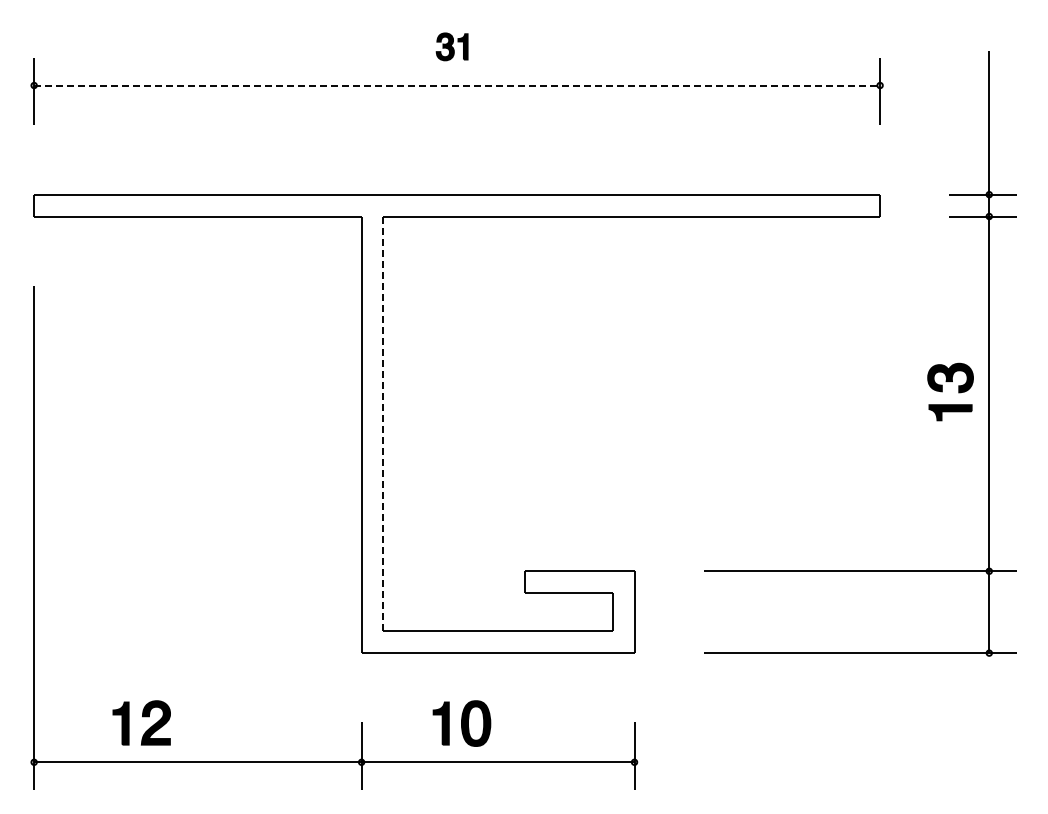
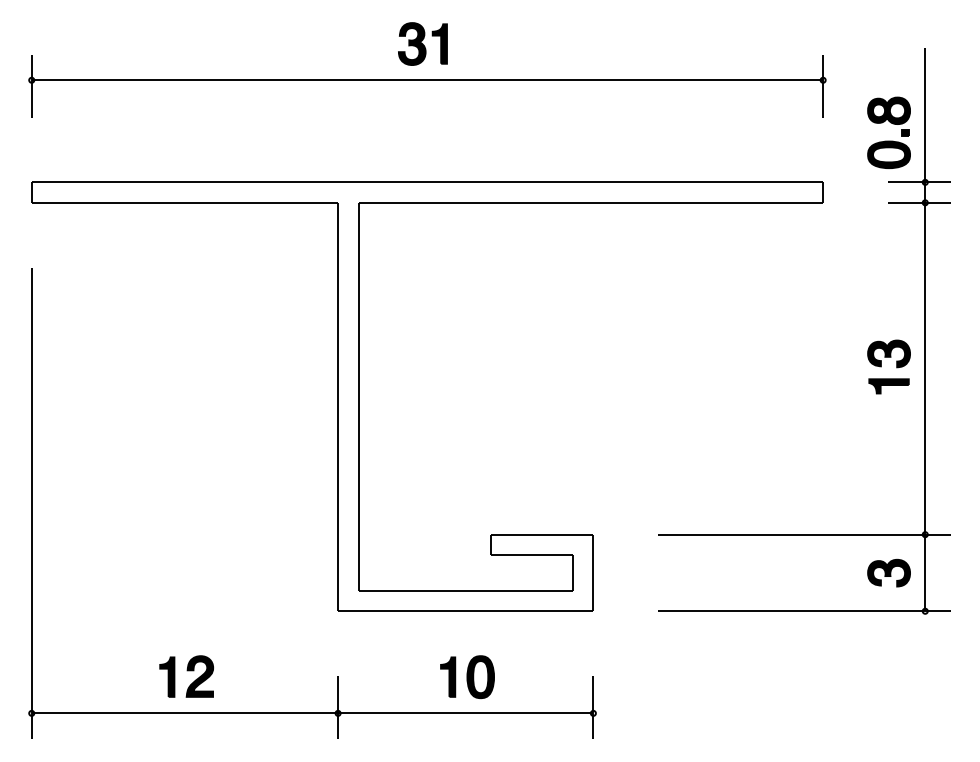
part: (451, 46) -> (422, 43), size x1.67
line: (457, 85) -> (427, 80), dashed -> solid
part: (950, 150) -> (888, 141), added
line: (383, 424) -> (358, 397), dashed -> solid
part: (950, 612) -> (888, 573), added
part: (141, 722) -> (186, 676), moved
part: (461, 723) -> (467, 677), moved

